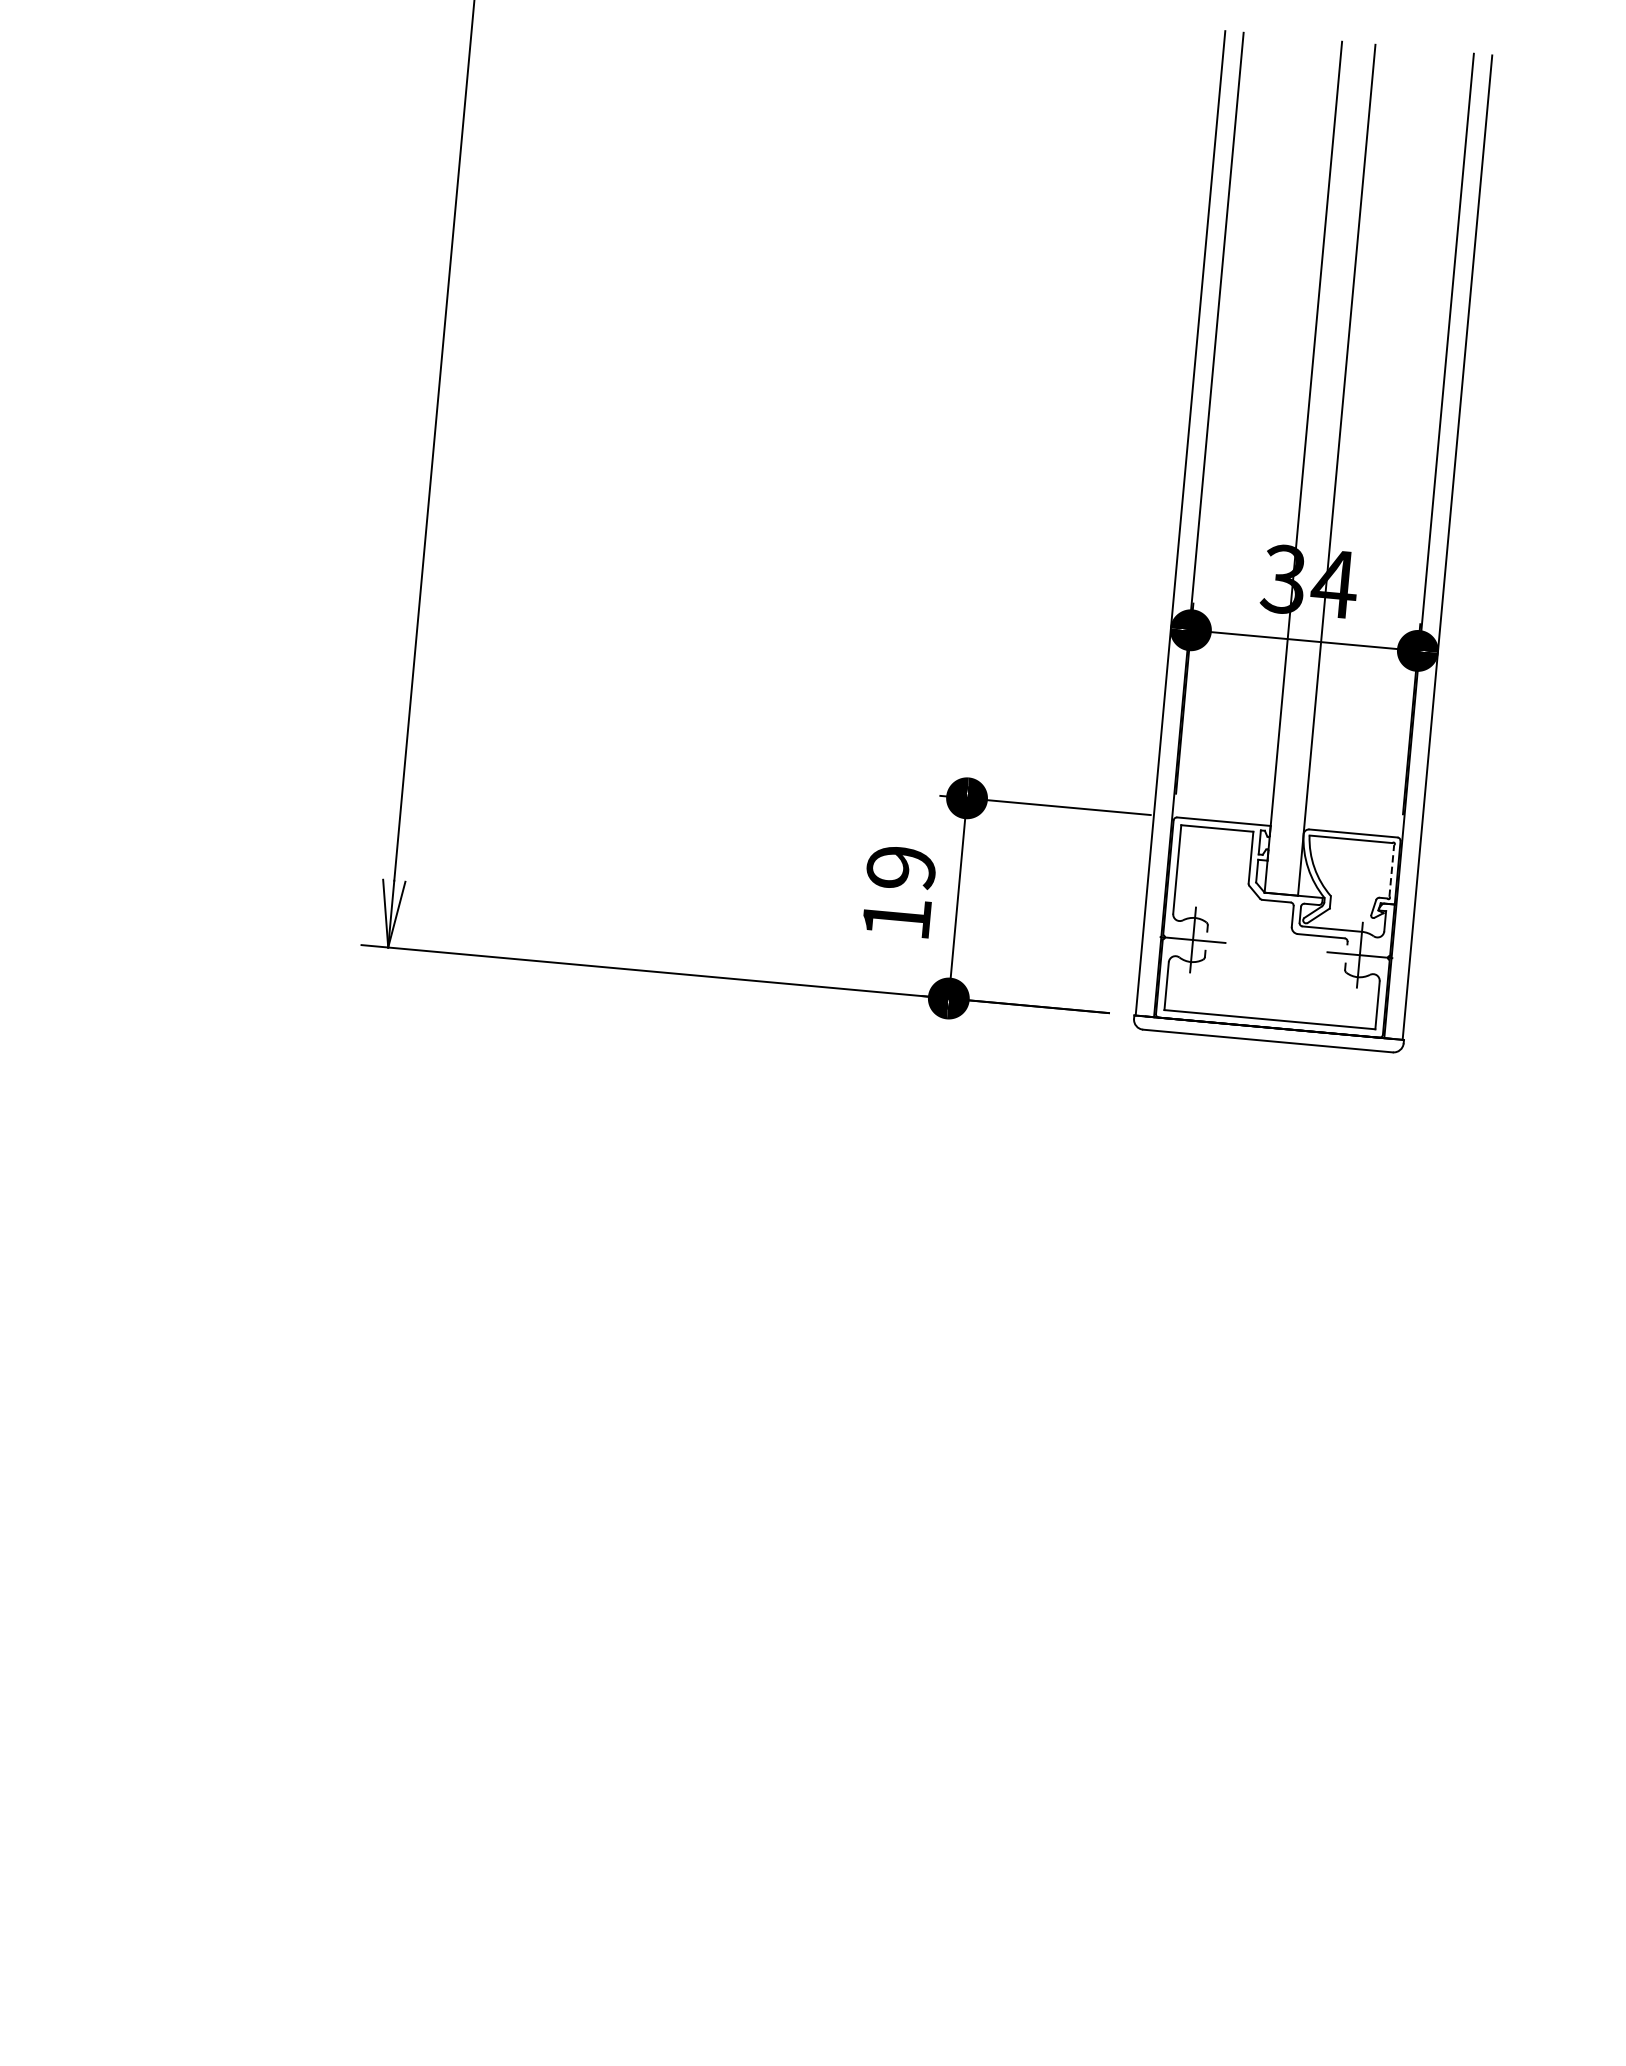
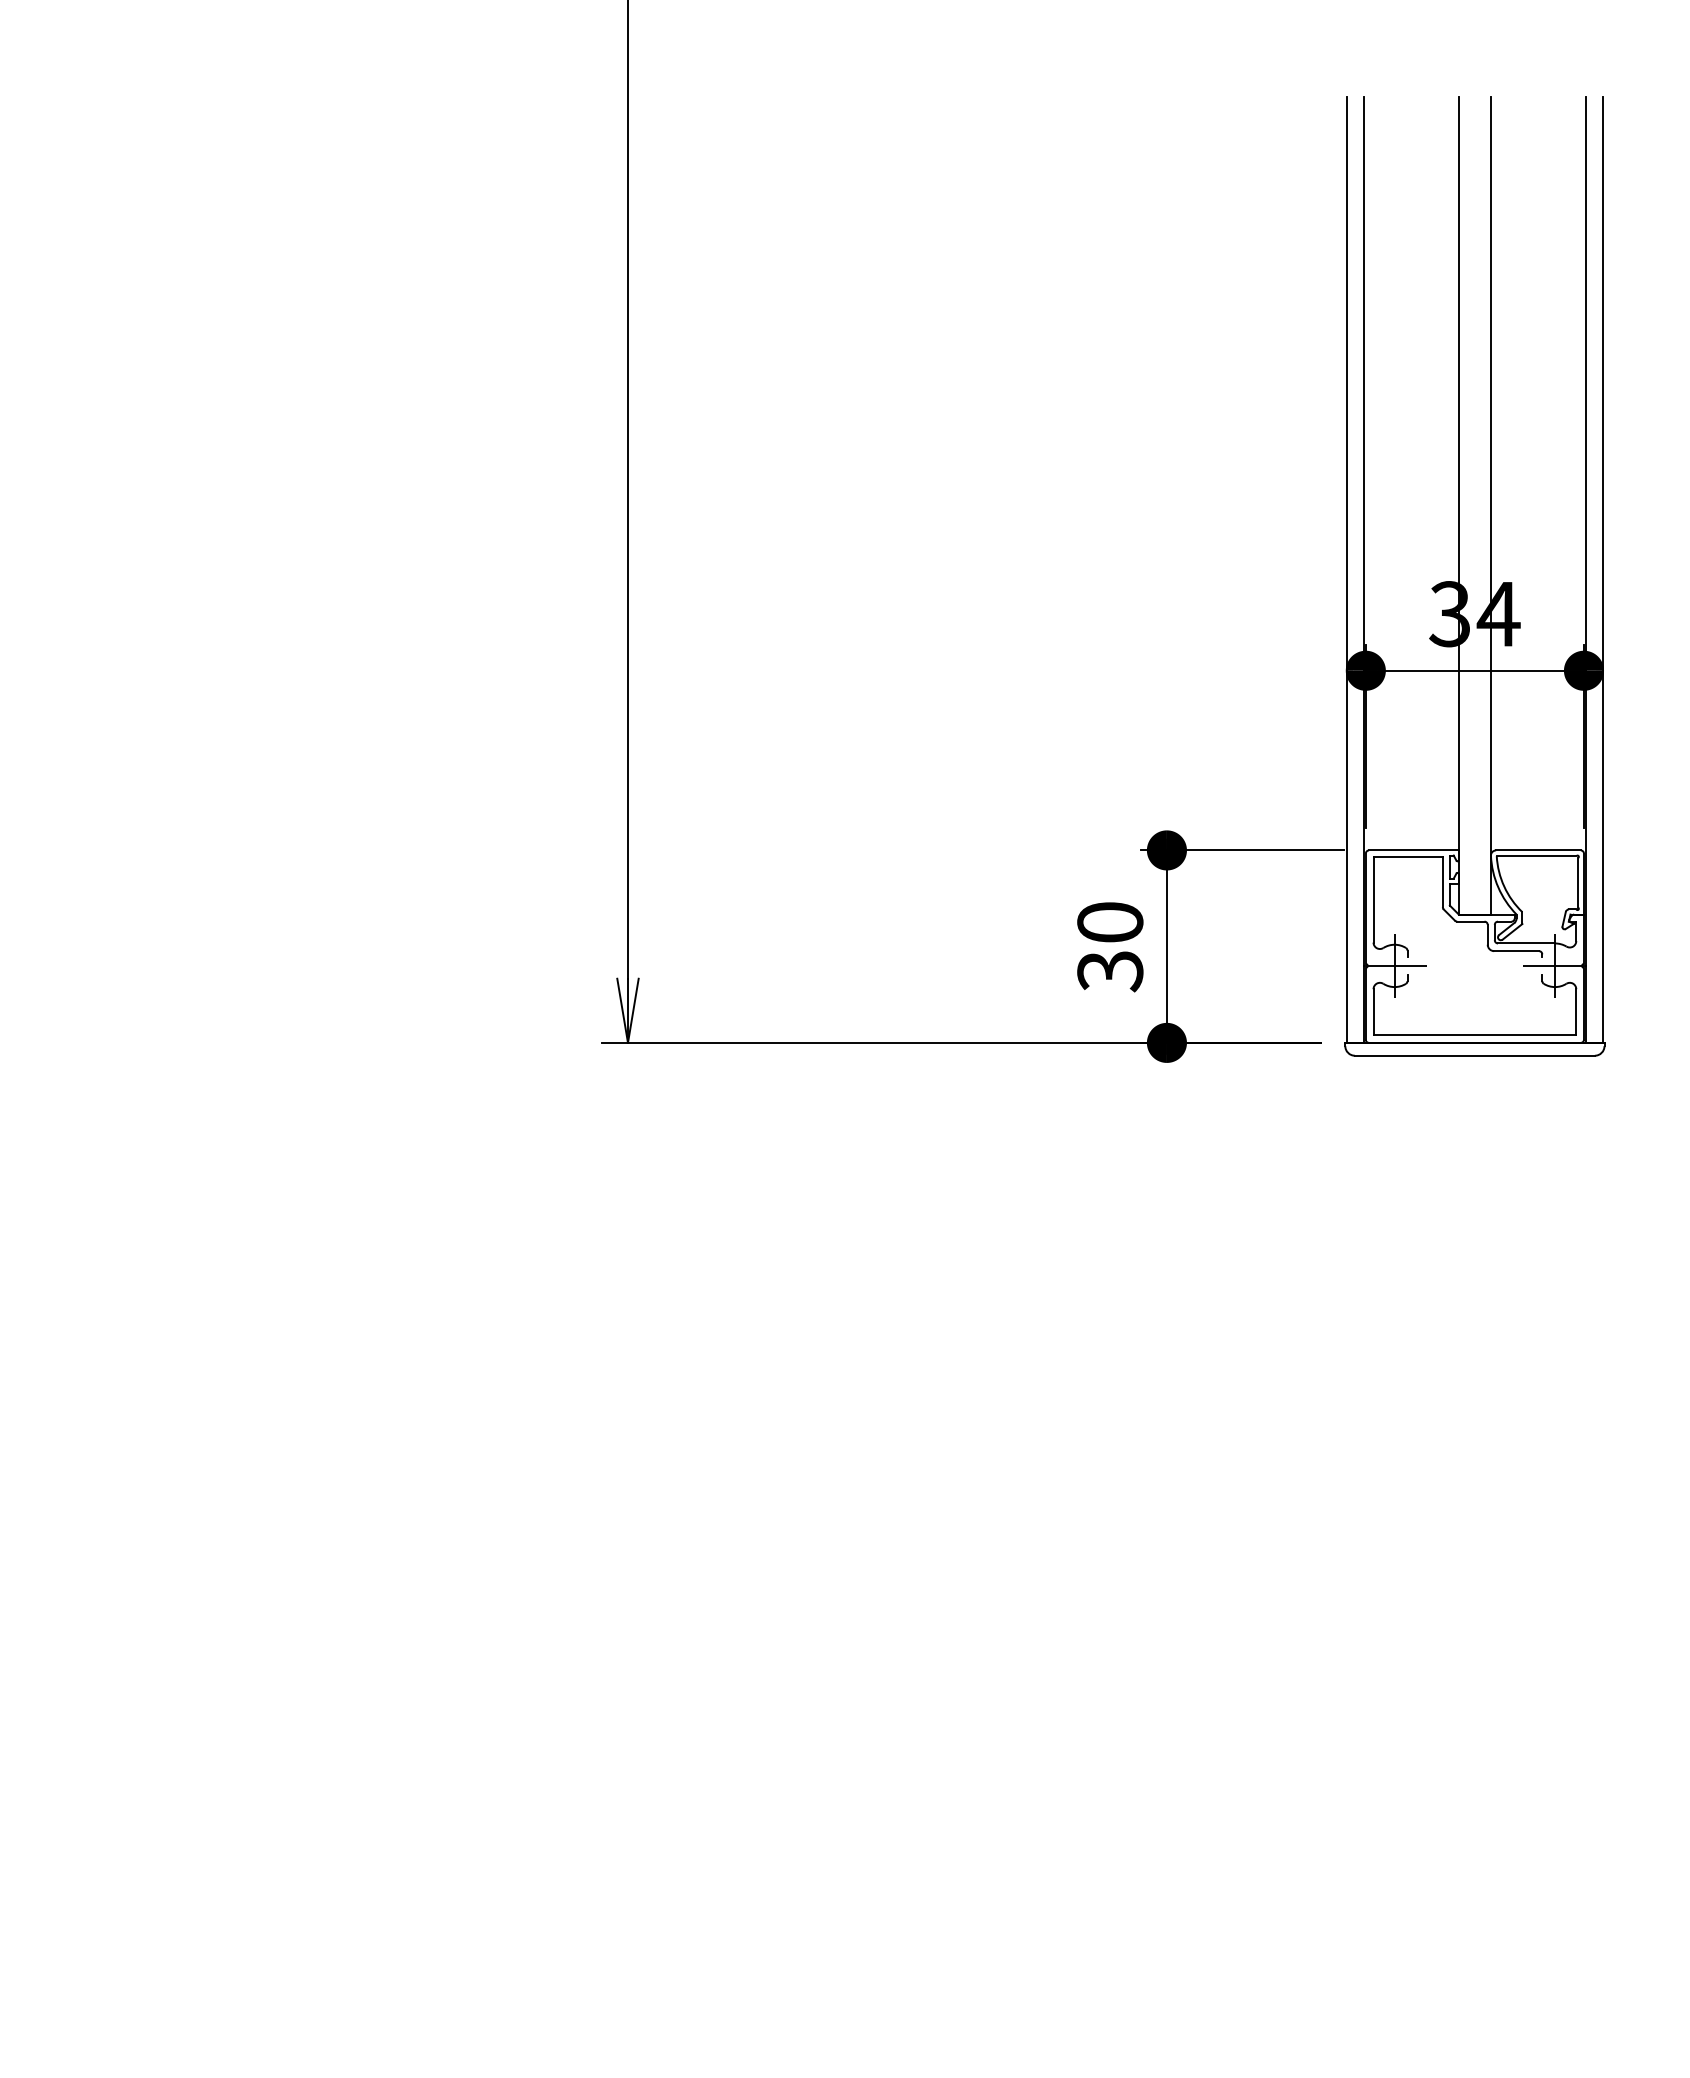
line: (1392, 870) -> (1578, 882), dashed -> solid
text: (899, 893) -> (1110, 947), 19 -> 30

